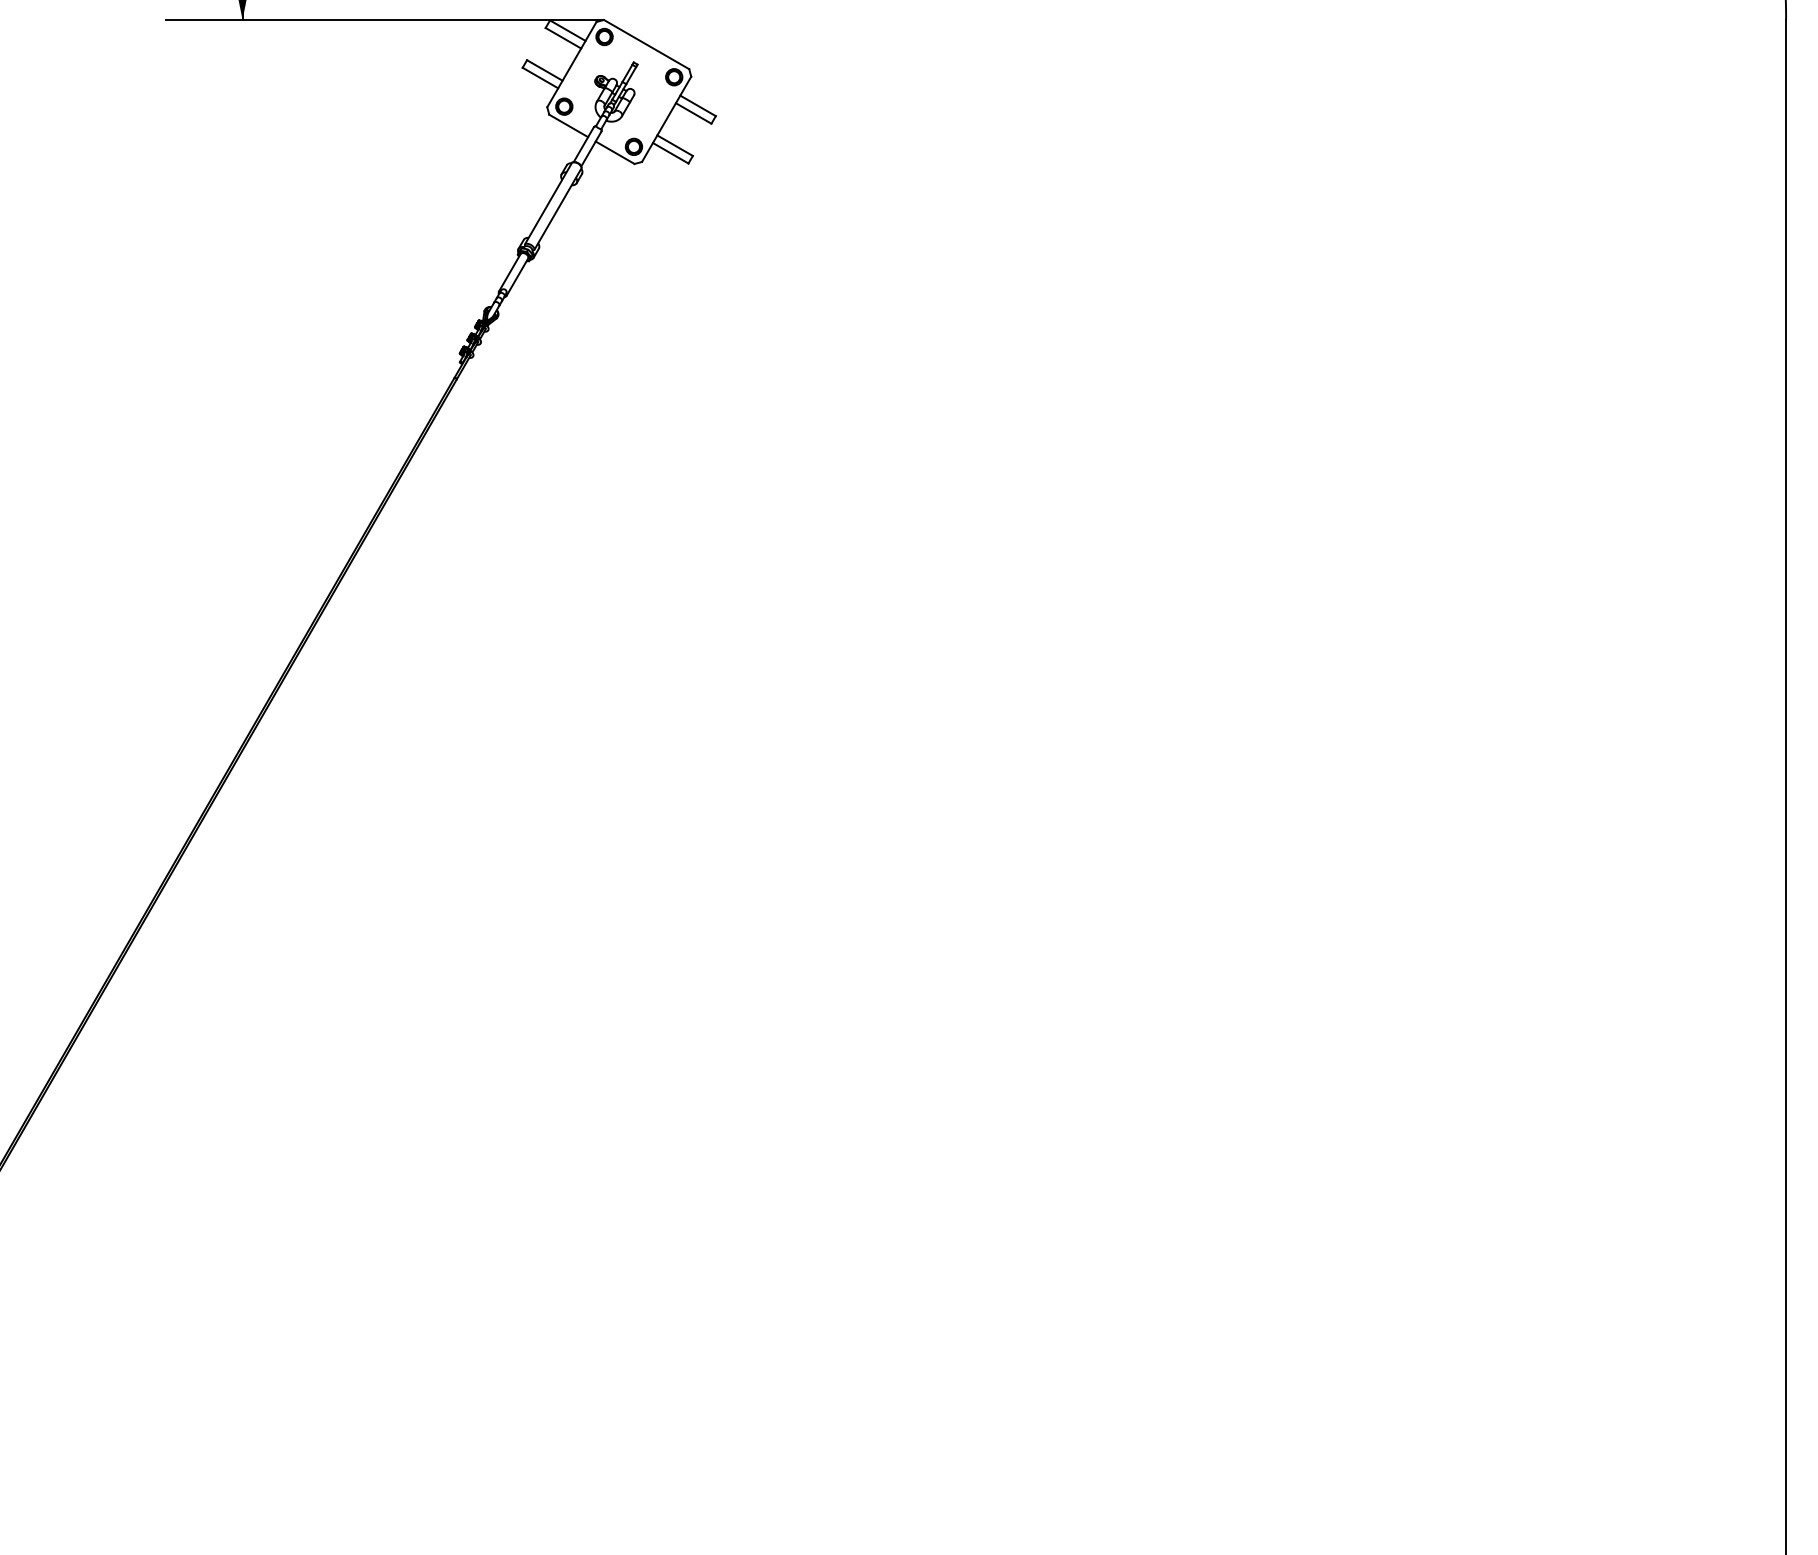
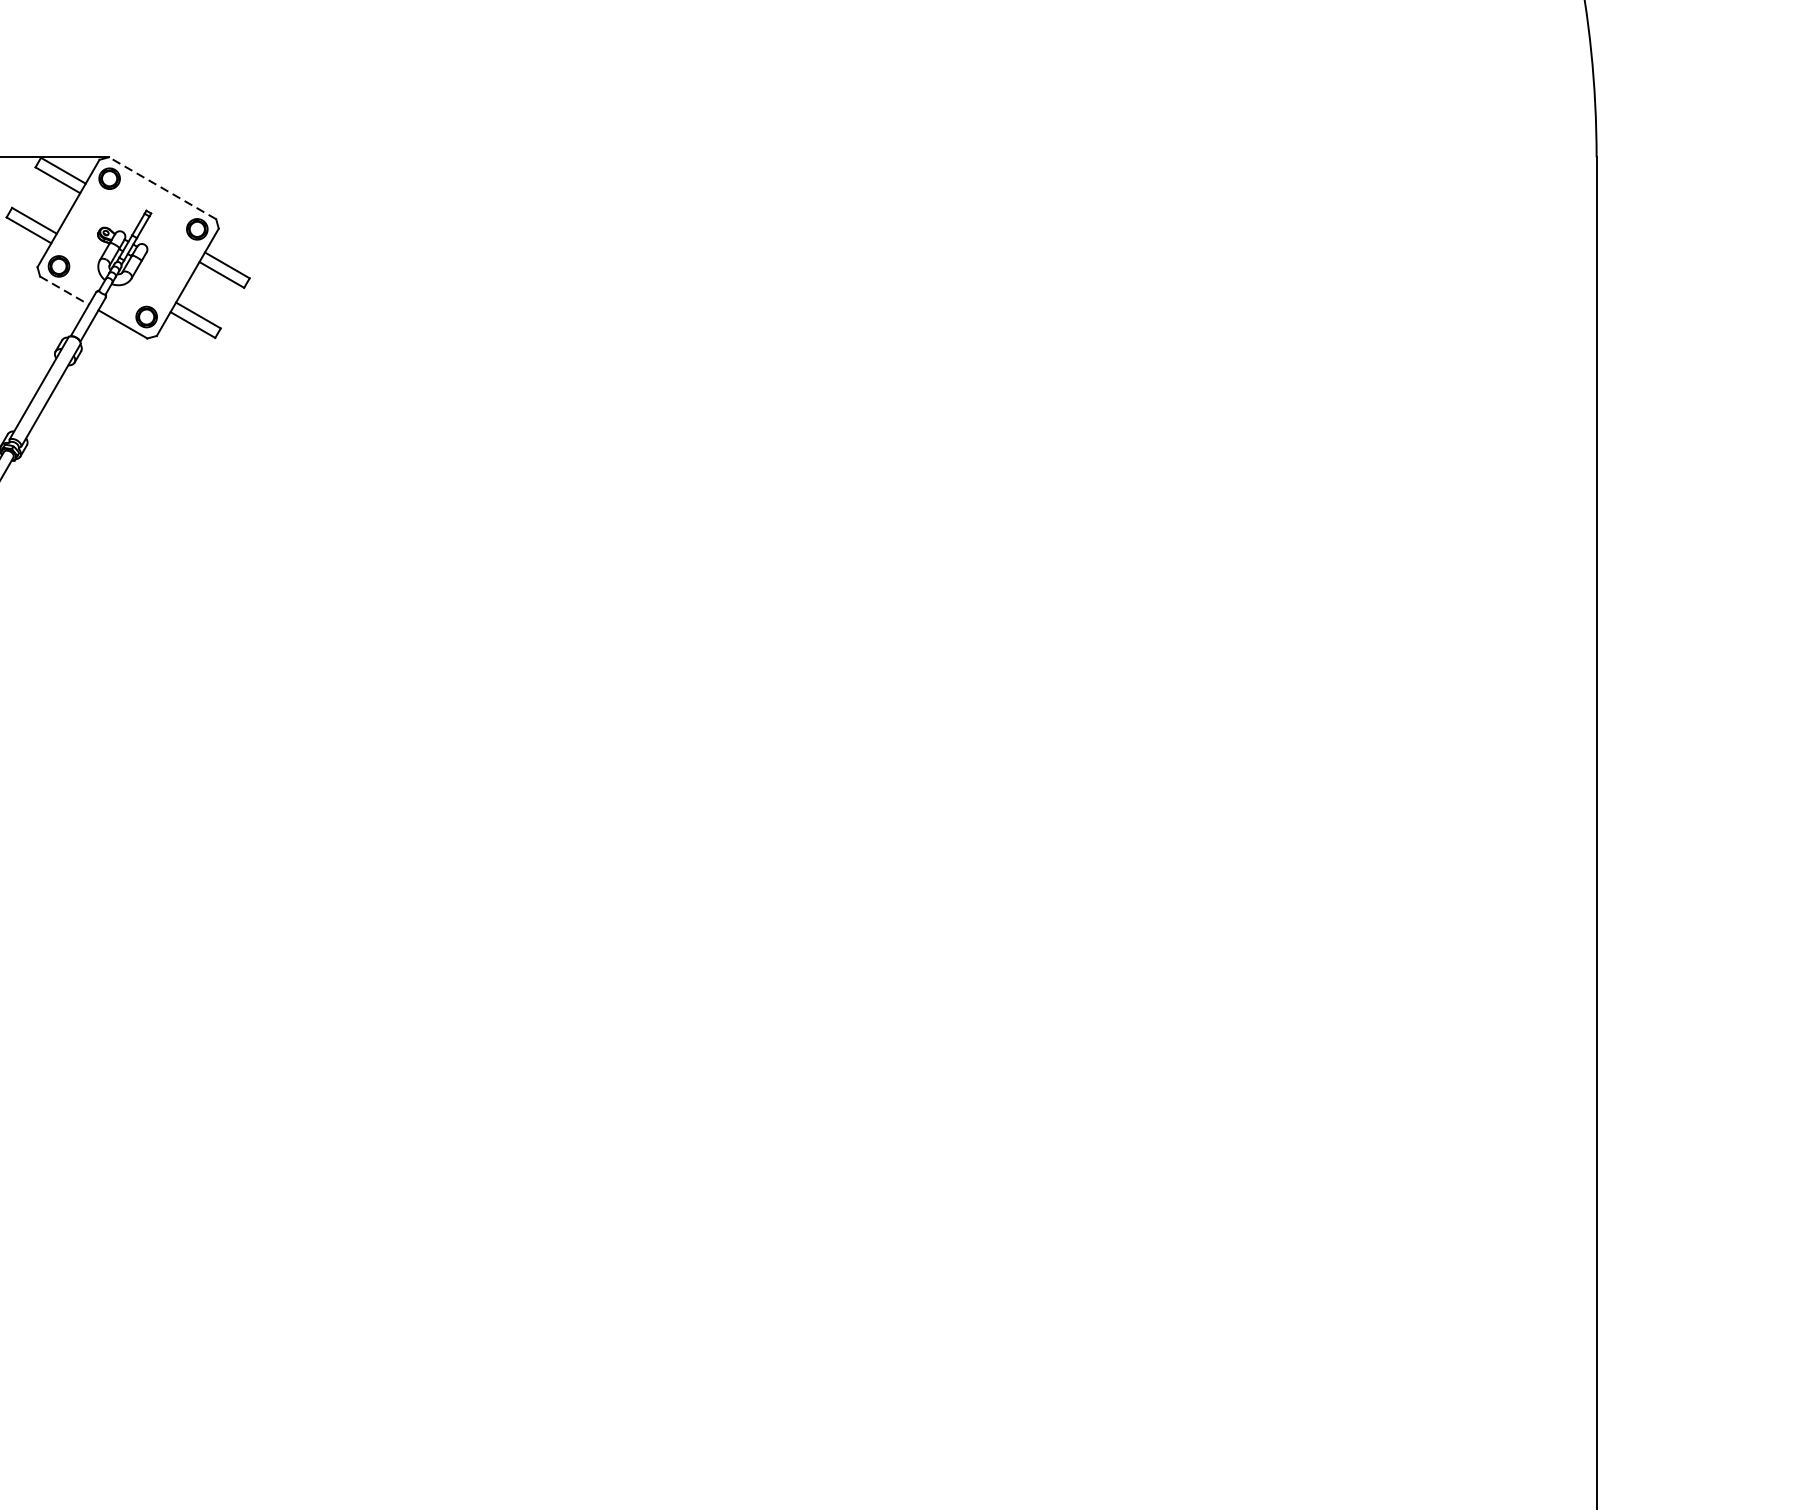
line: (646, 44) -> (162, 188), solid -> dashed
line: (569, 126) -> (65, 291), solid -> dashed

